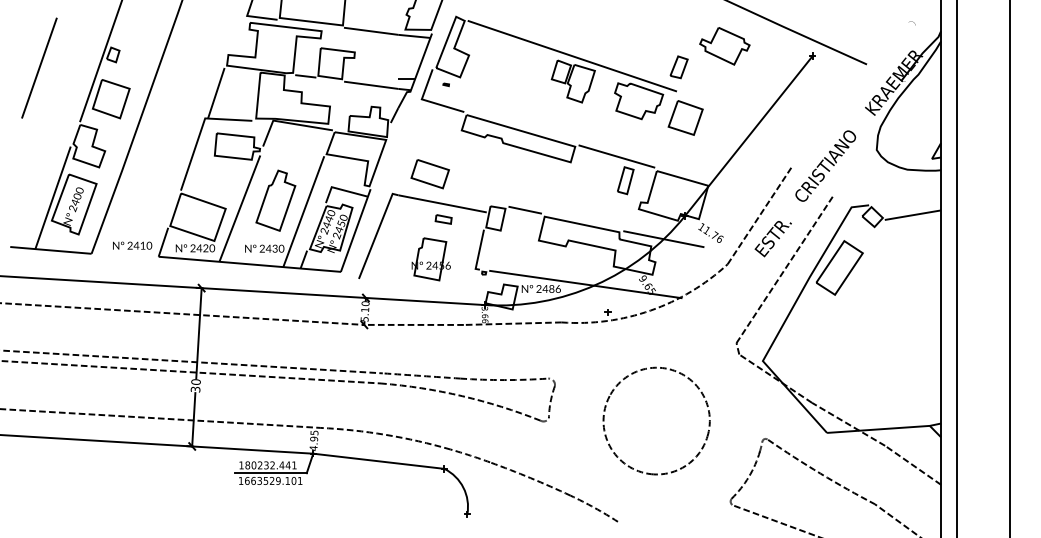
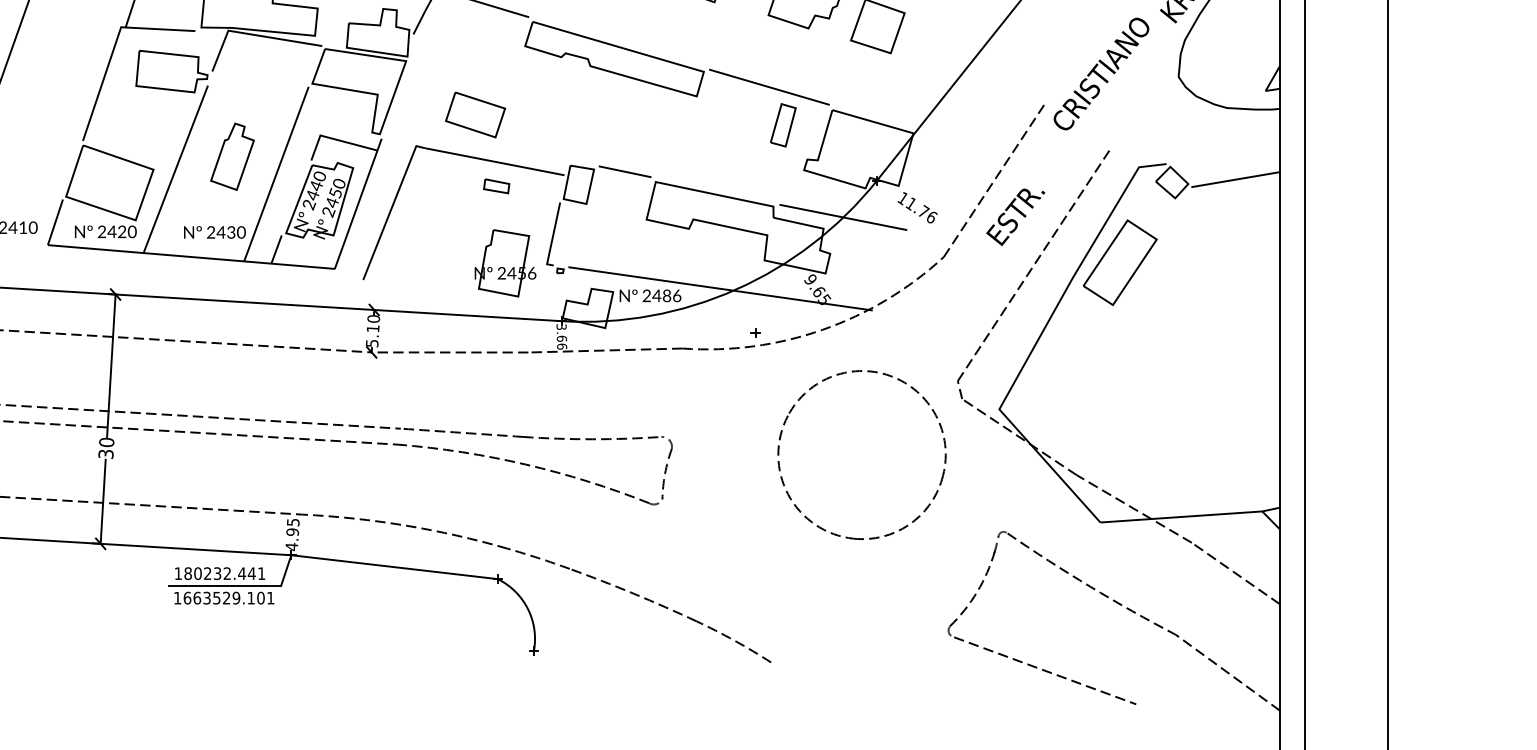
text: (825, 165) -> (1101, 73), moved
part: (275, 200) -> (231, 156), size x0.7
part: (430, 259) -> (504, 263), moved
part: (625, 379) -> (812, 389), moved

